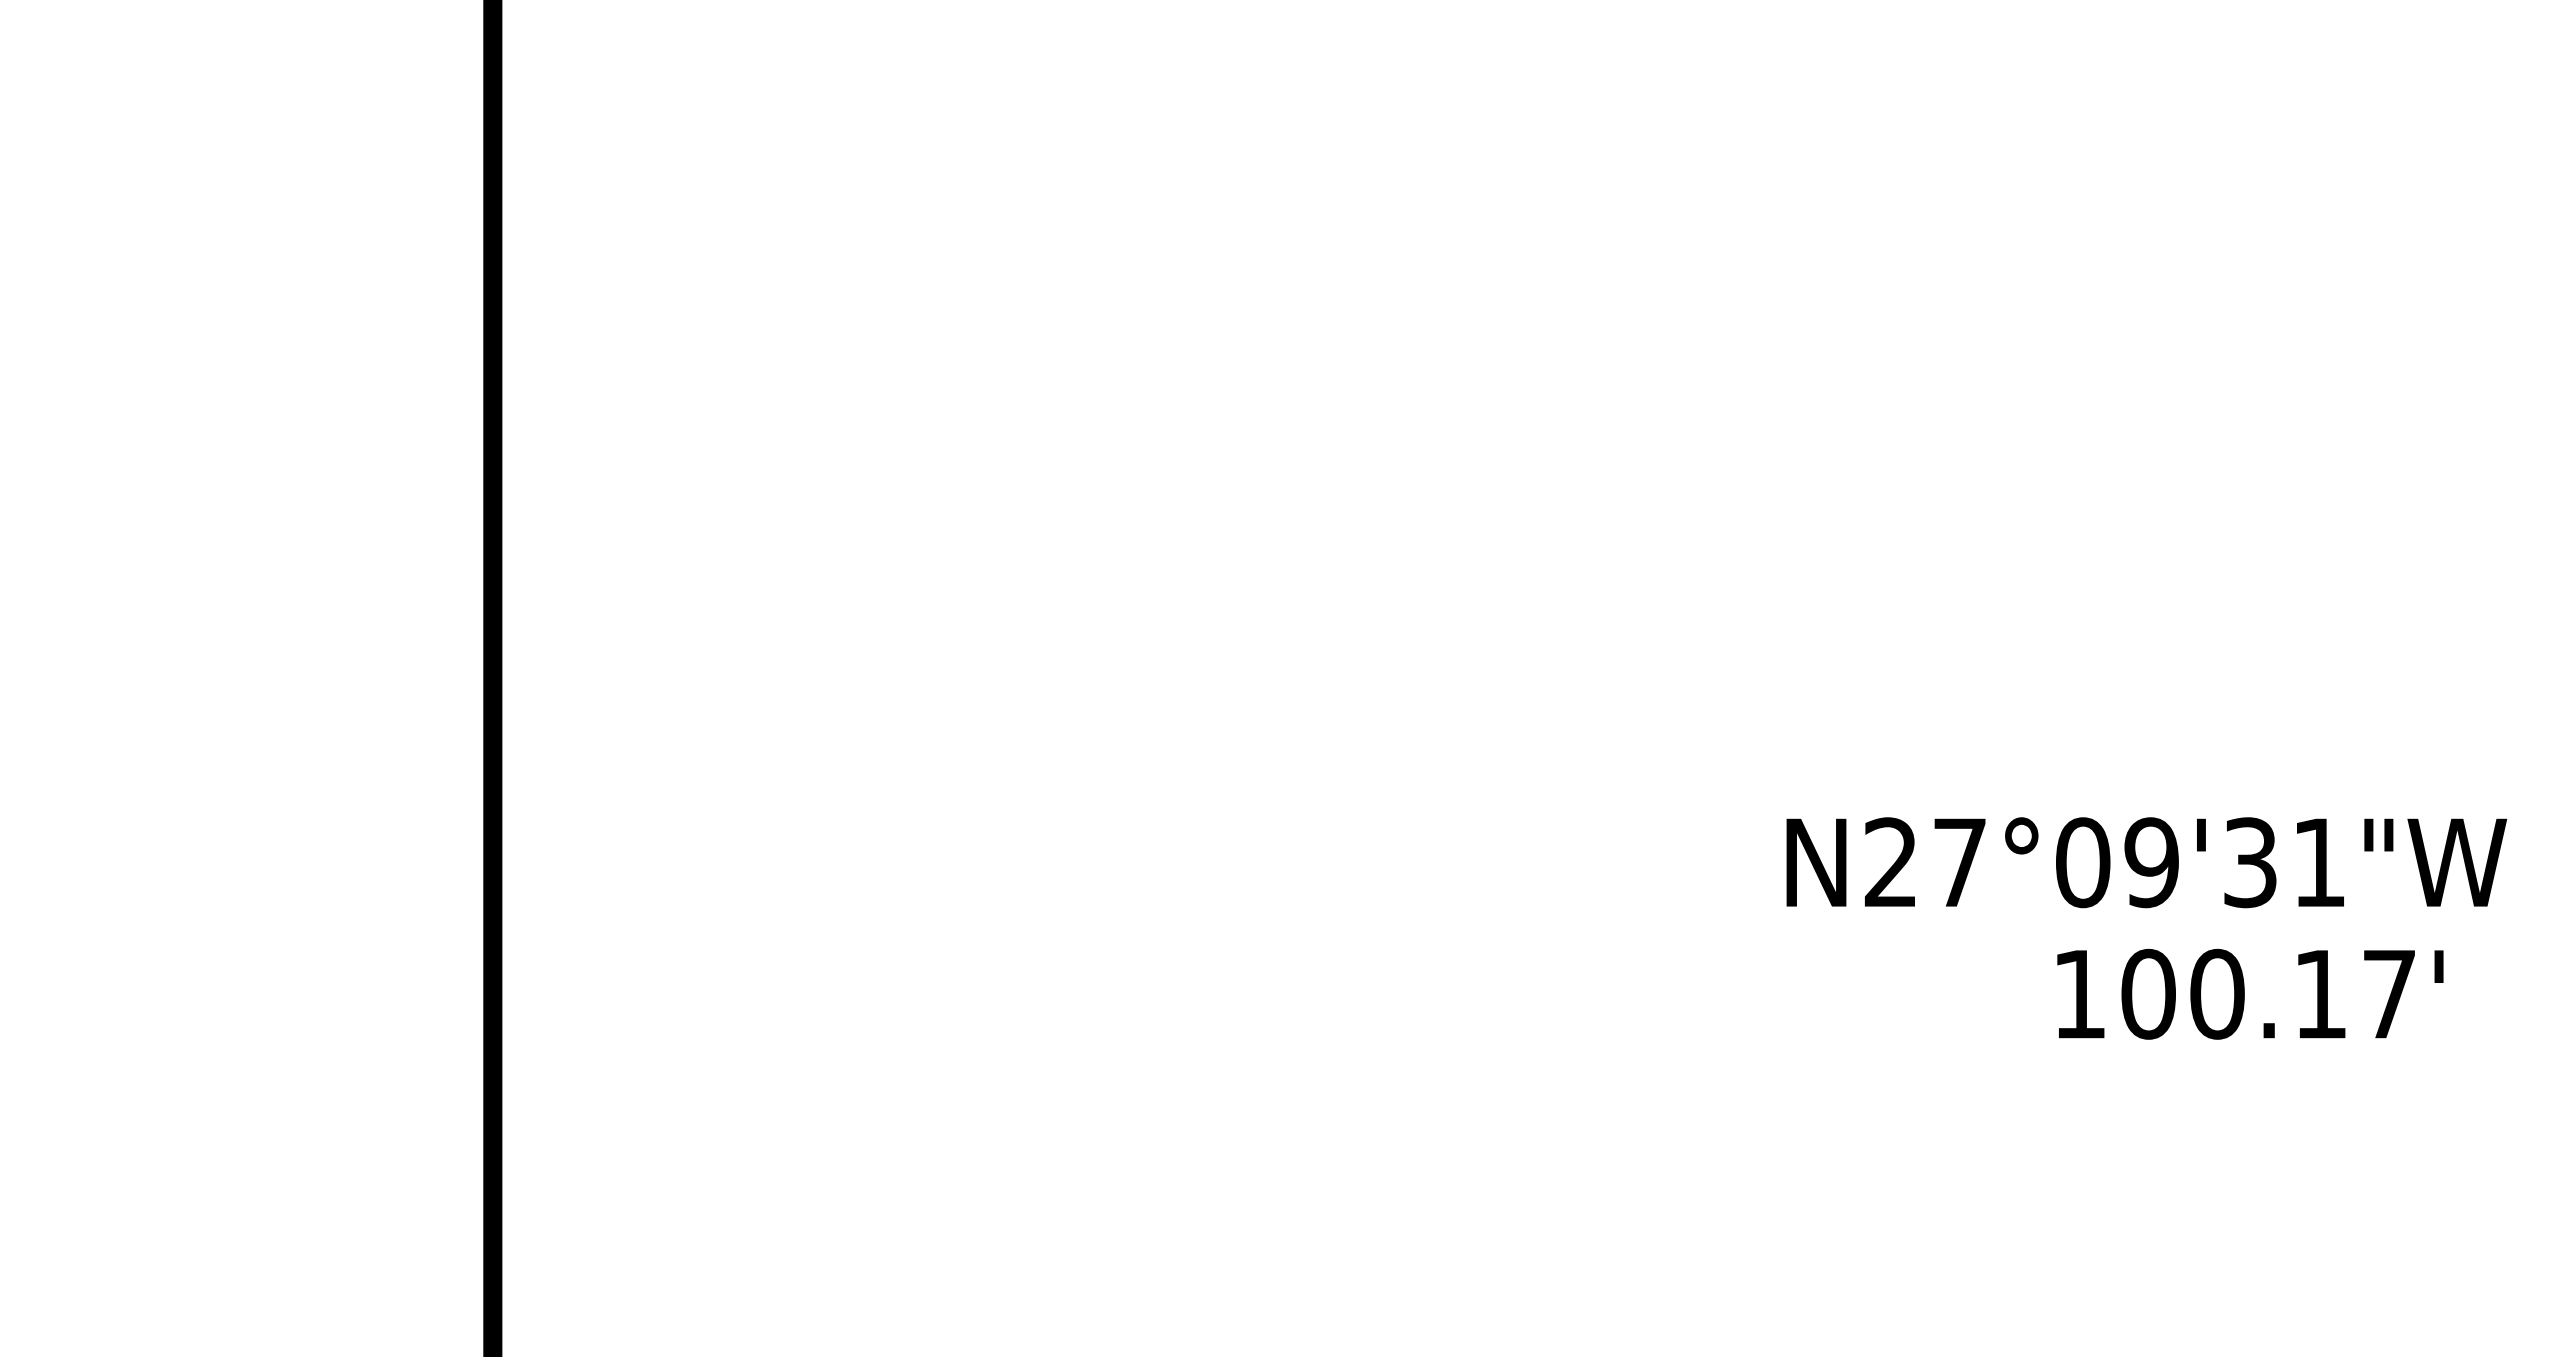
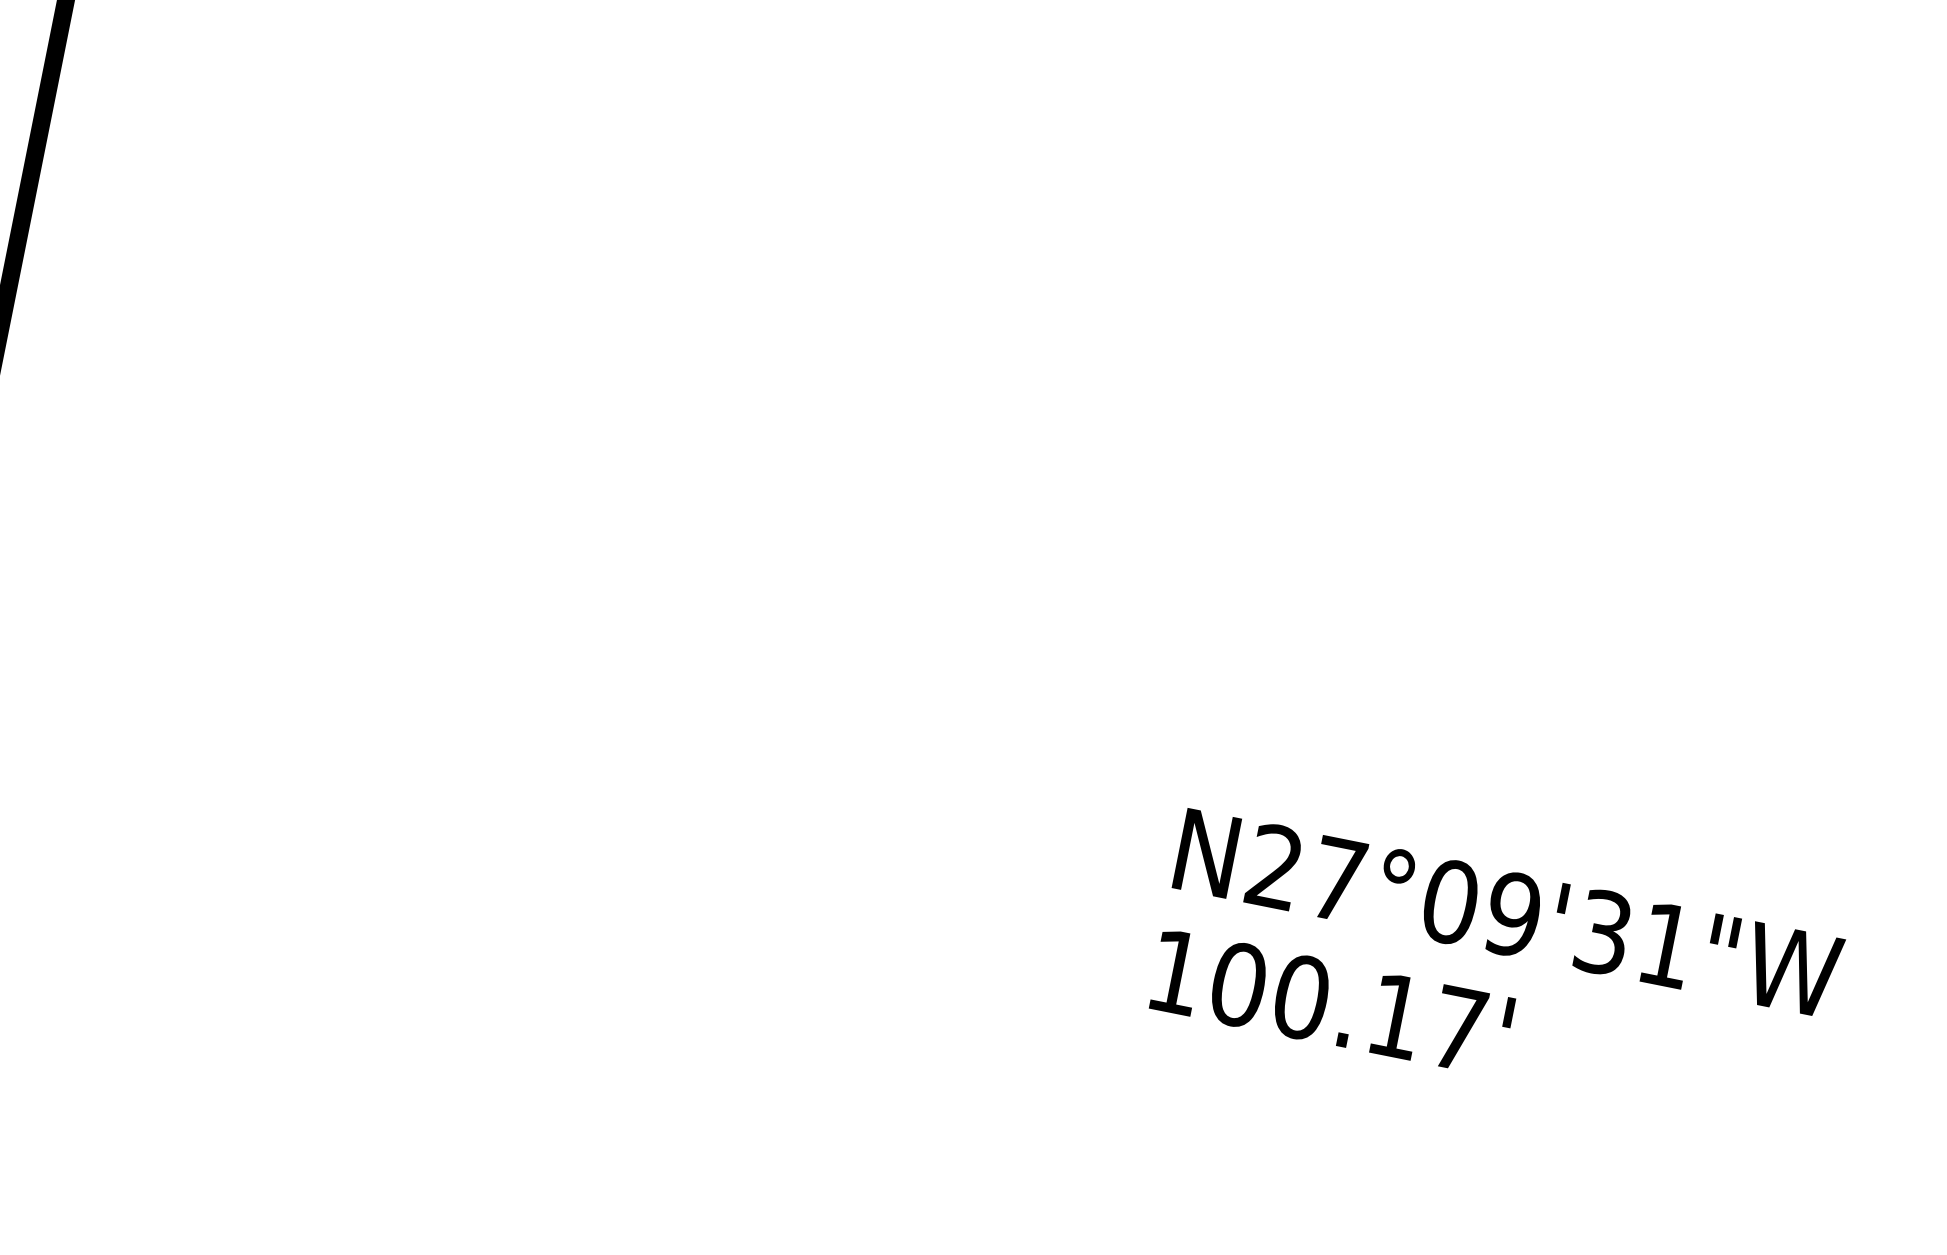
text: (2146, 862) -> (1508, 913), moved
text: (2250, 993) -> (1332, 1002), moved

